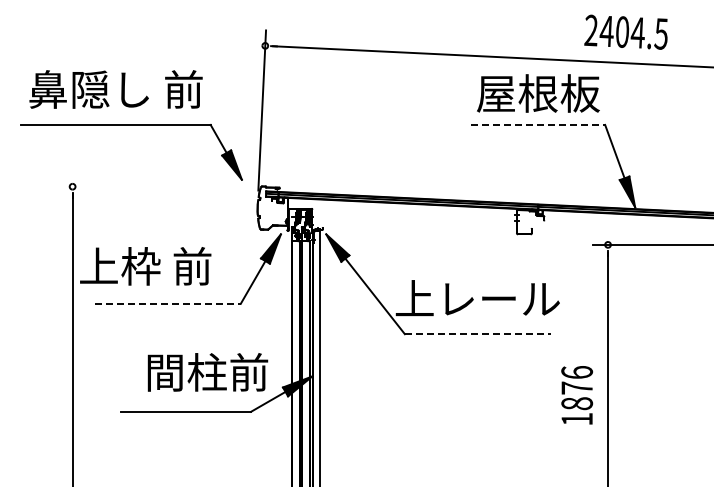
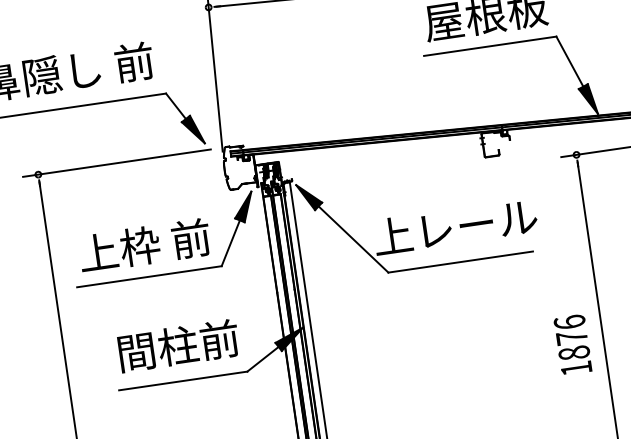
line: (538, 124) -> (490, 45), dashed -> solid
line: (151, 186) -> (116, 163), added
text: (145, 266) -> (144, 245), moved
line: (168, 303) -> (150, 276), dashed -> solid
line: (478, 334) -> (461, 262), dashed -> solid
text: (207, 372) -> (178, 345), moved
text: (577, 395) -> (573, 344), moved

